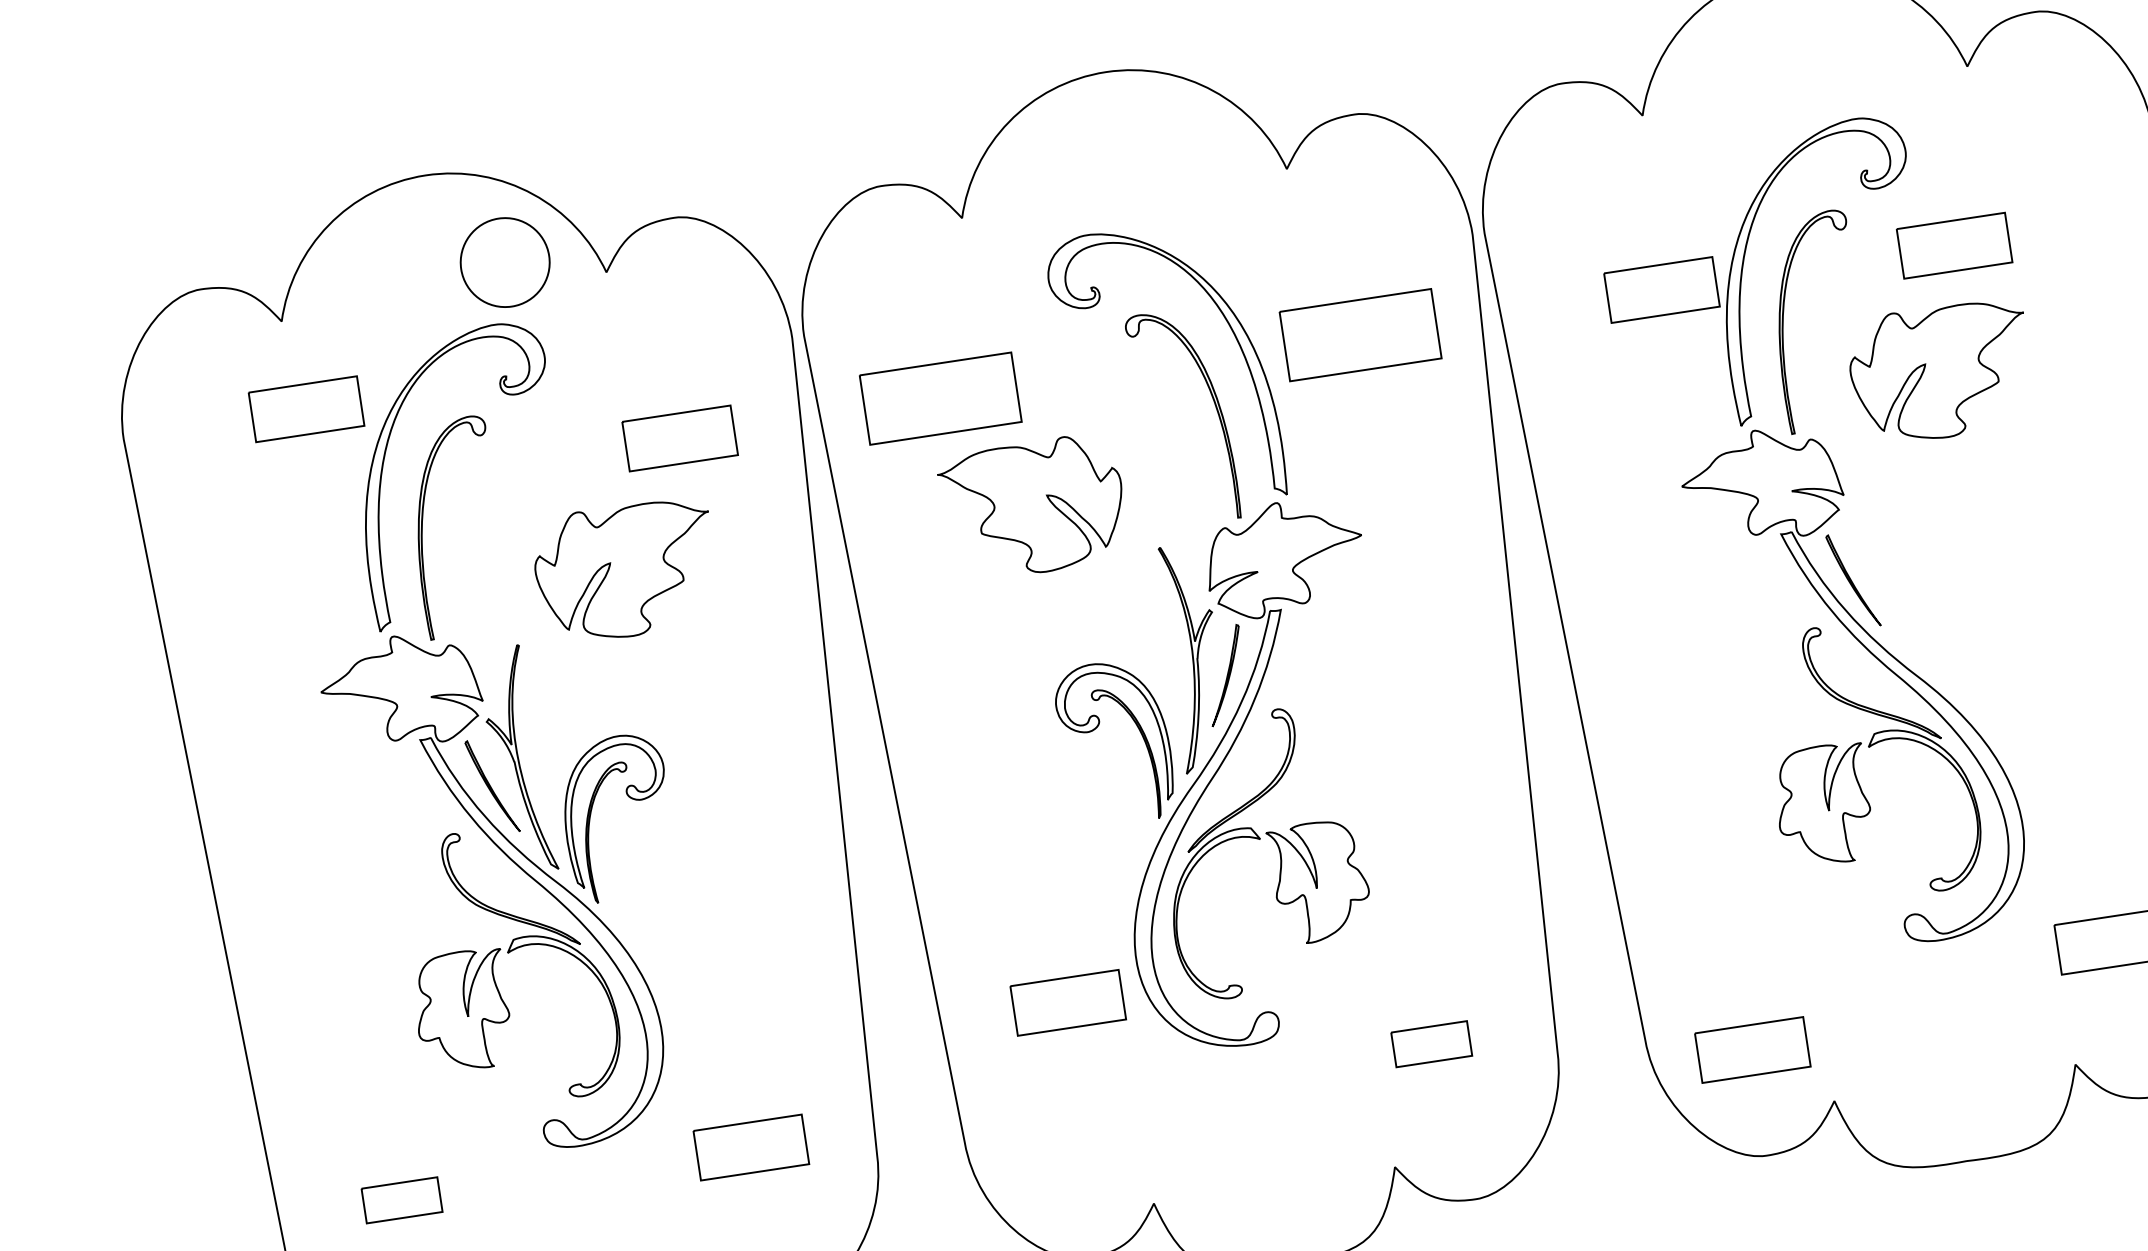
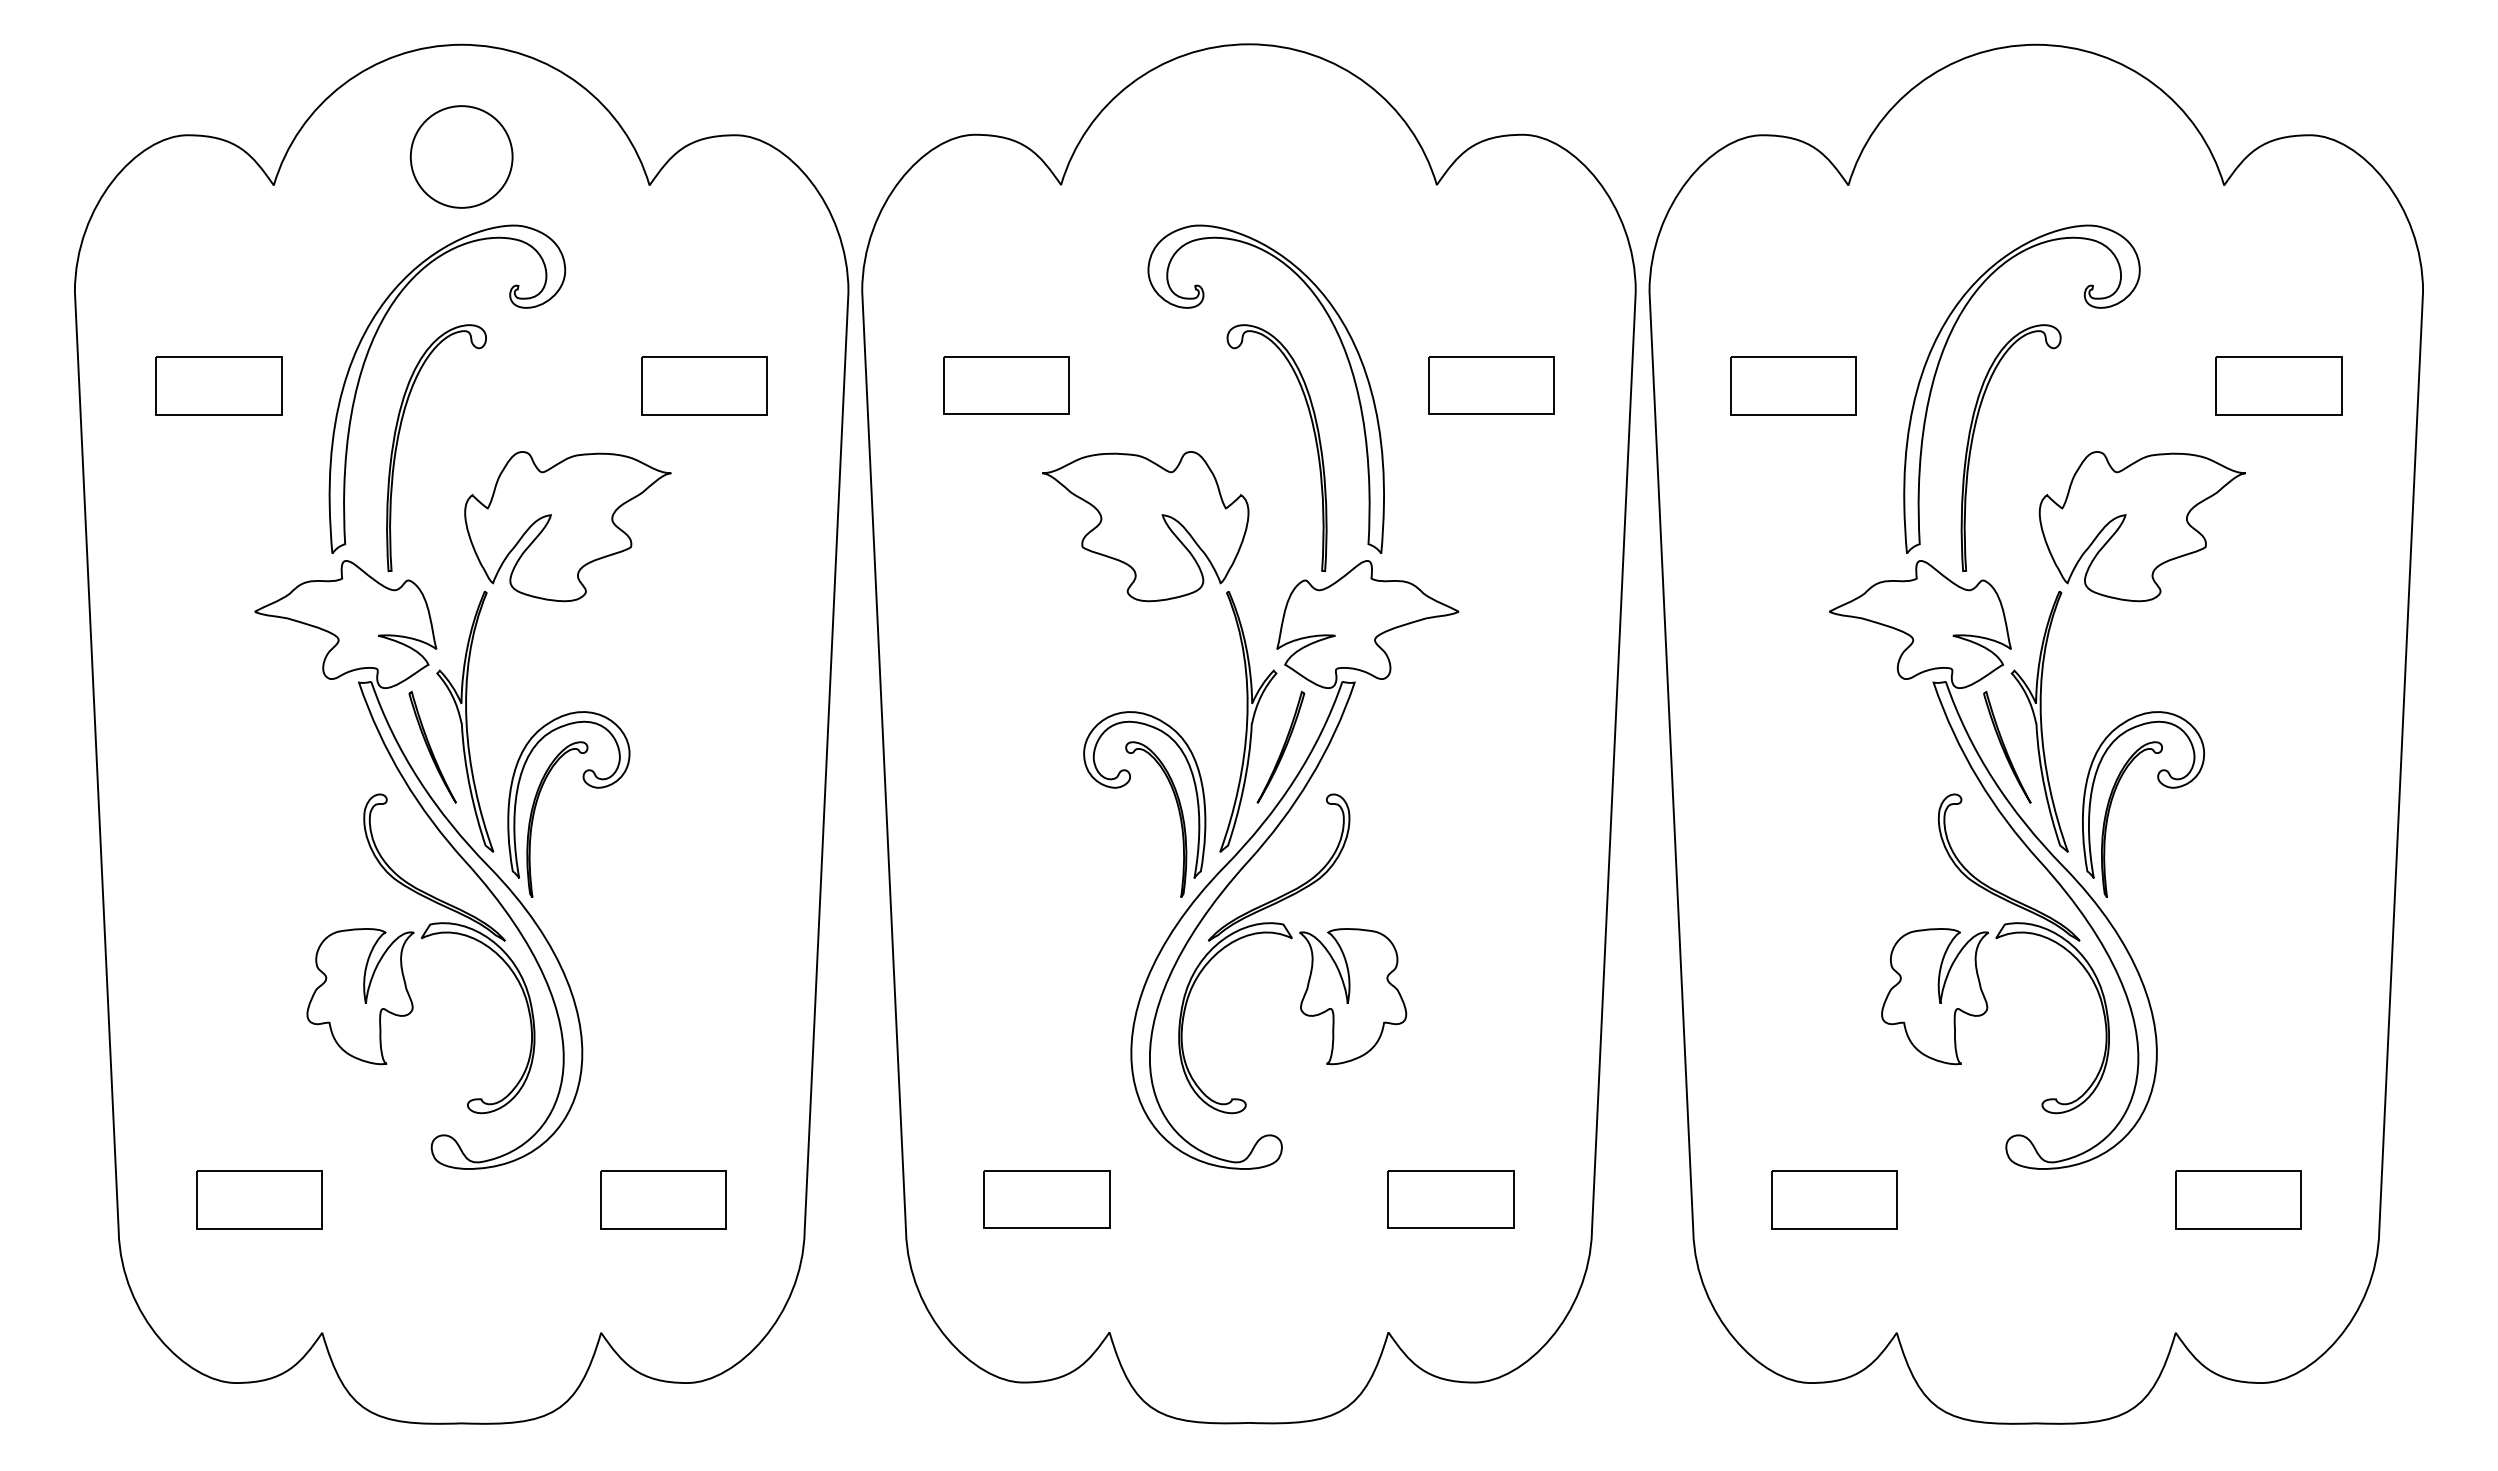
part: (1954, 245) -> (2278, 385), moved
part: (504, 262) -> (461, 156), moved
part: (1661, 289) -> (1793, 385), moved
part: (1360, 335) -> (1491, 385), size x0.71
part: (941, 398) -> (1006, 385), size x0.71
part: (306, 408) -> (218, 385), moved
part: (1033, 507) -> (1145, 526), moved
part: (1877, 554) -> (2039, 721), added
part: (625, 570) -> (567, 526), moved
part: (1992, 593) -> (2162, 785), added
part: (1067, 1002) -> (1046, 1199), moved
part: (1431, 1044) -> (1450, 1199), size x1.43
part: (1752, 1049) -> (1834, 1199), moved
part: (401, 1199) -> (259, 1199), size x1.43

